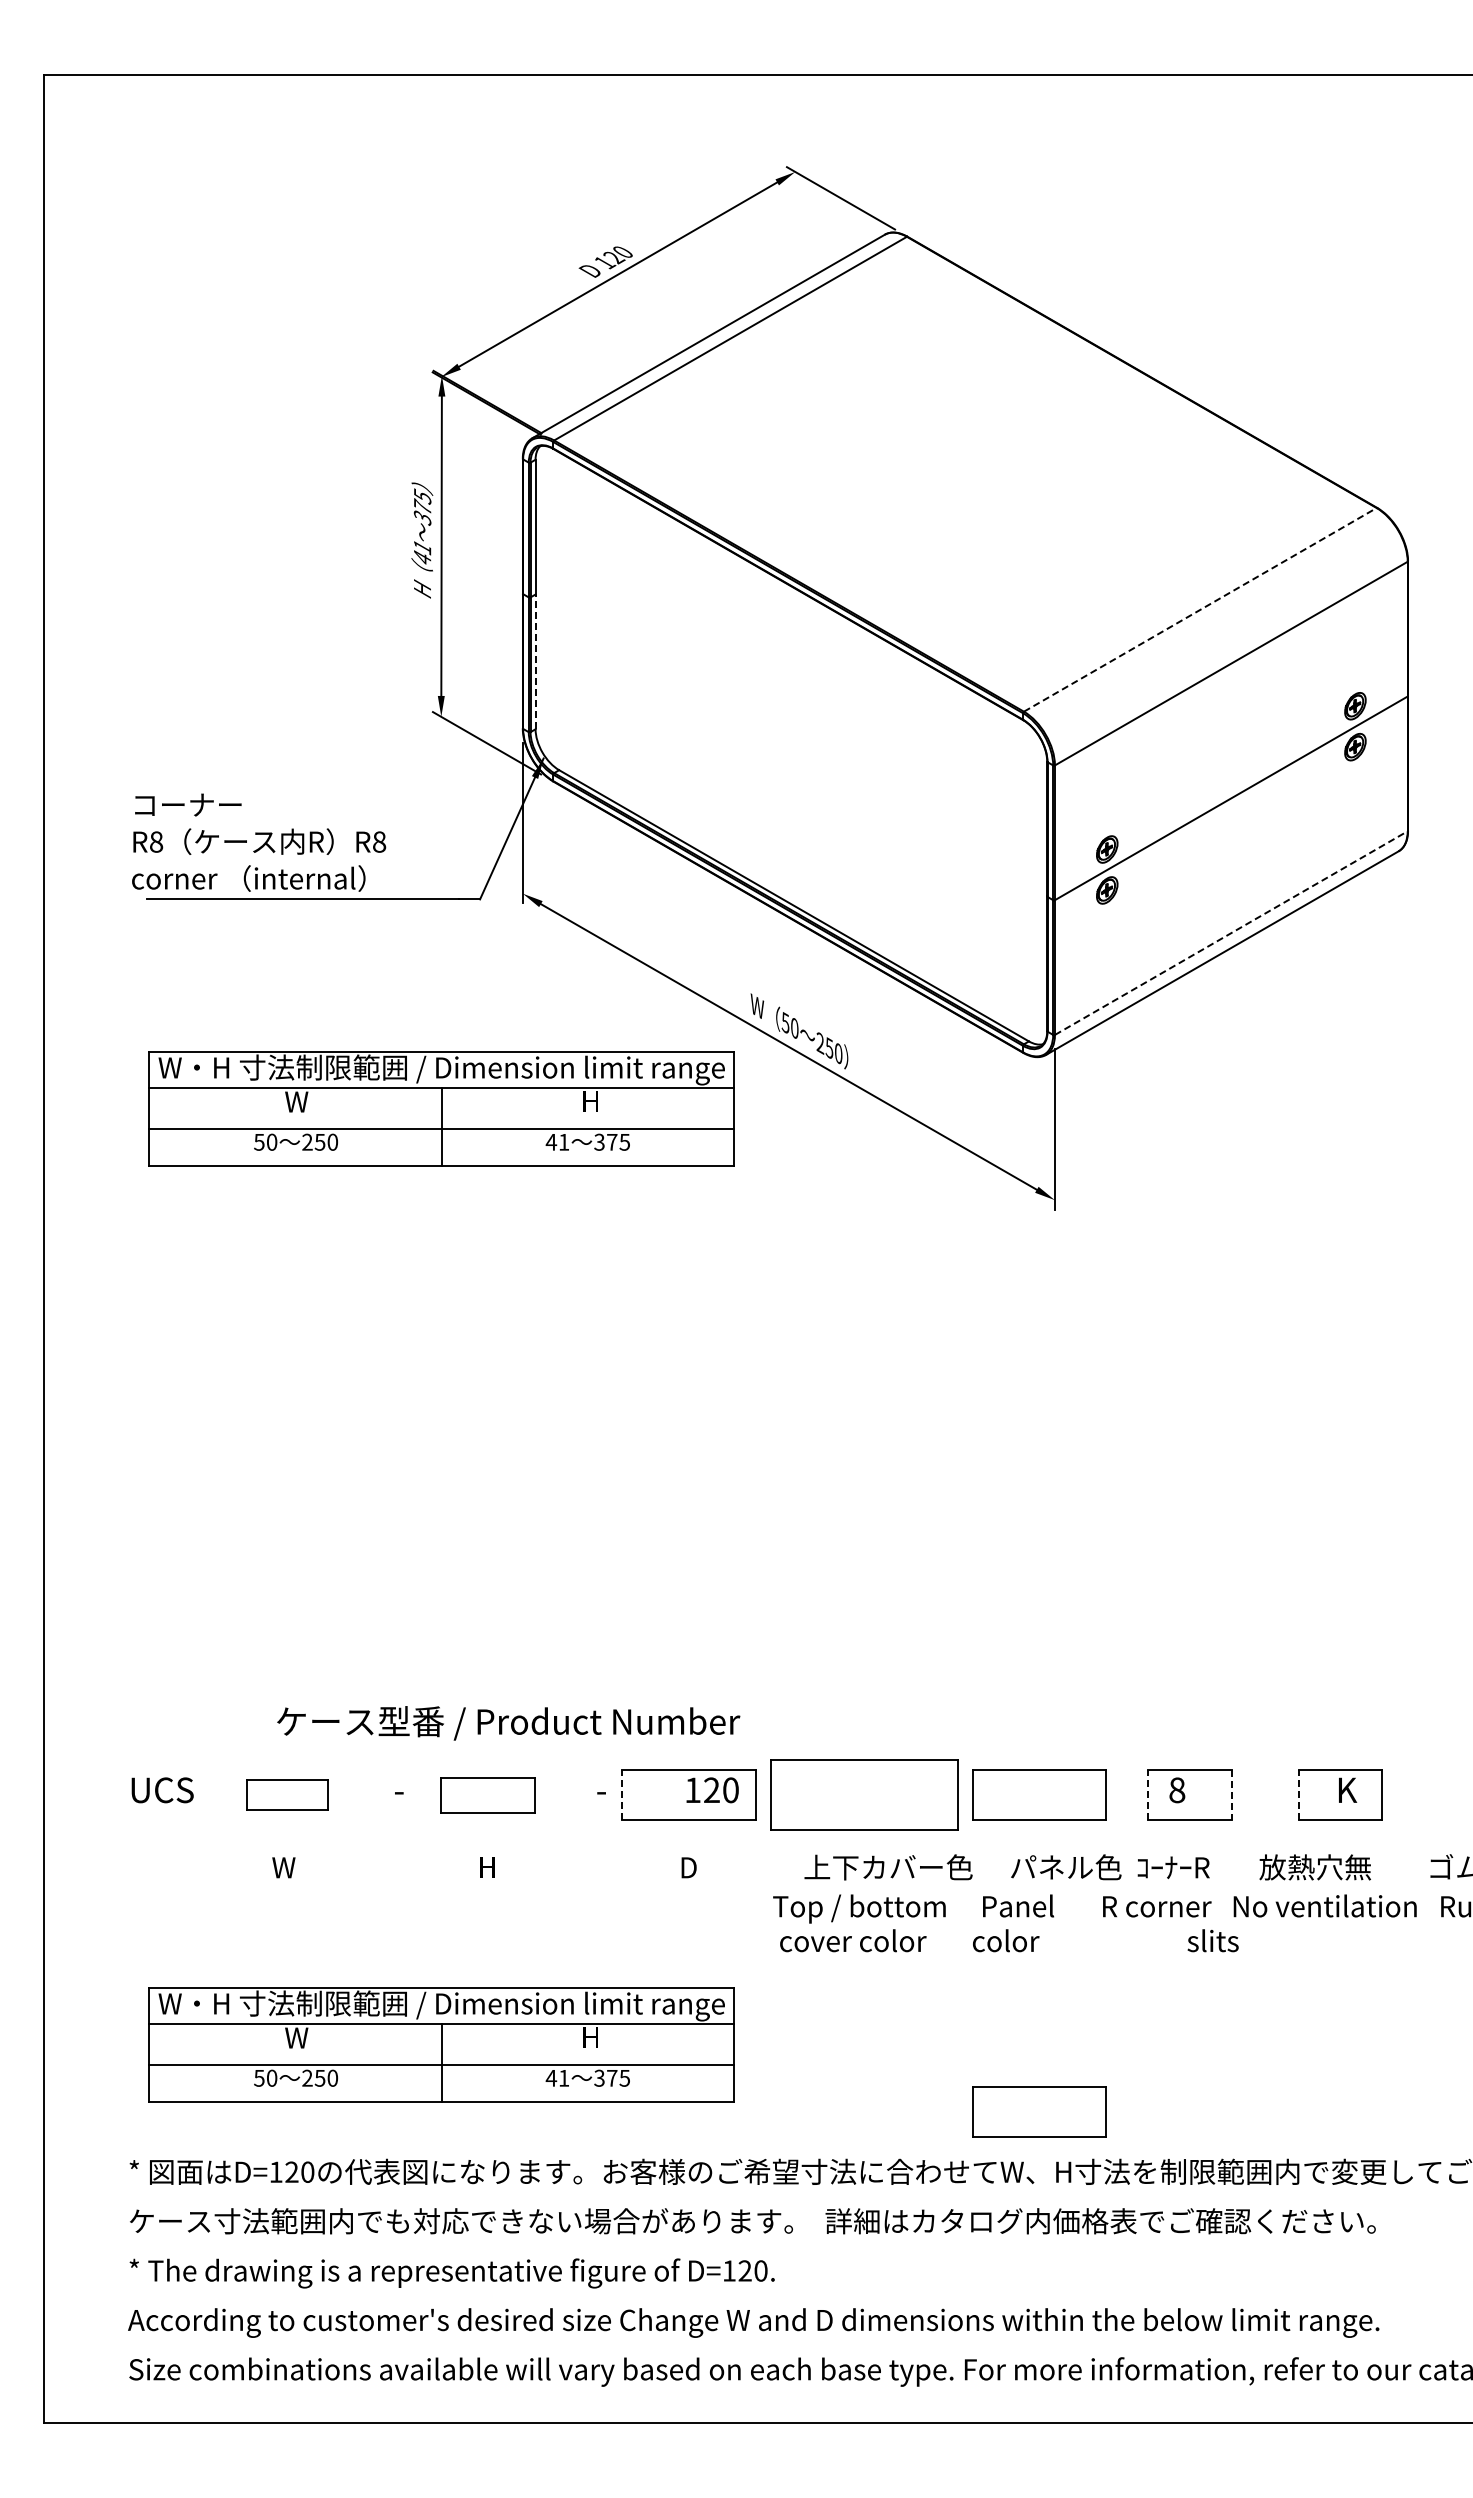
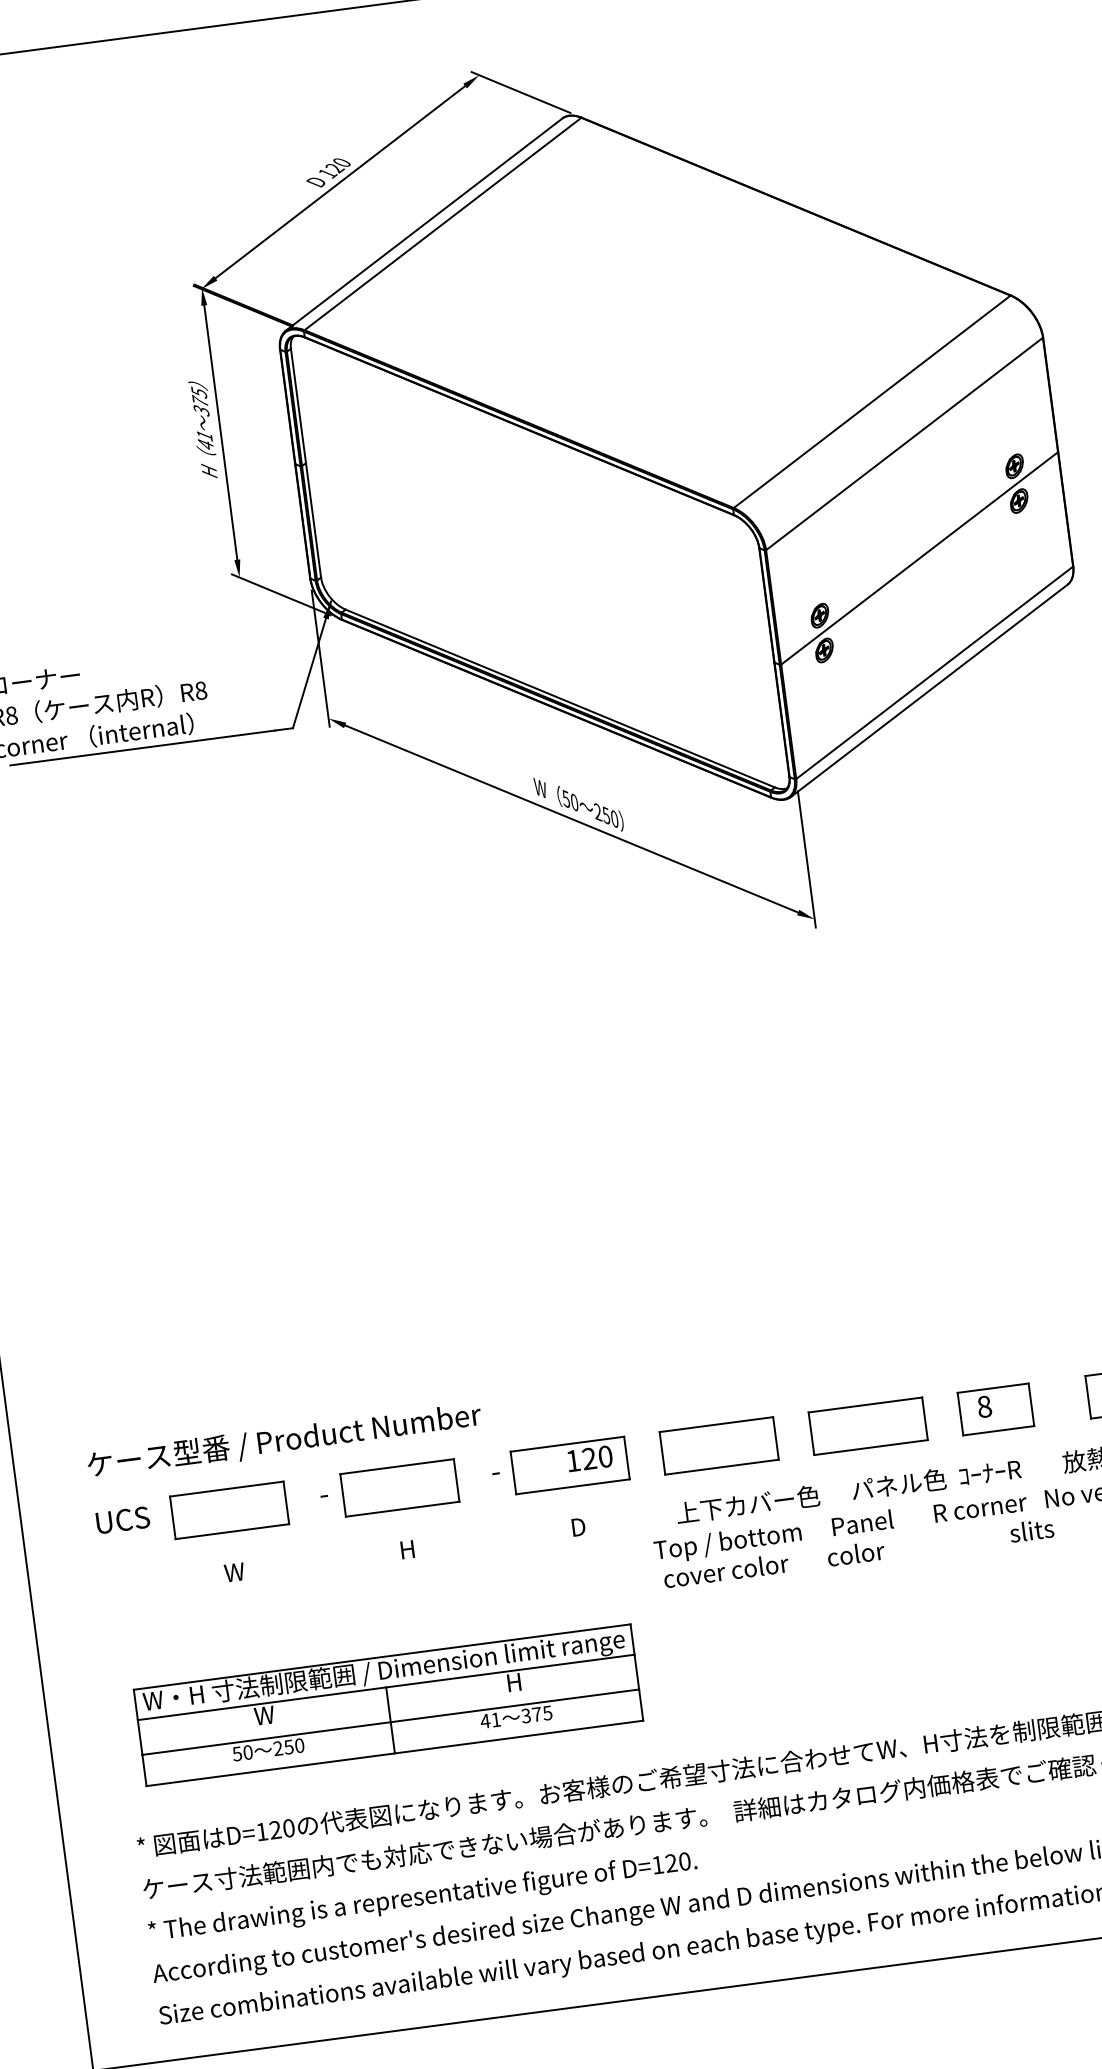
line: (1200, 609) -> (872, 401), dashed -> solid
line: (535, 661) -> (313, 519), dashed -> solid
line: (1231, 933) -> (934, 673), dashed -> solid
part: (441, 1108) -> (283, 910), removed
text: (508, 1723) -> (284, 1441), moved
part: (287, 1794) -> (229, 1509), size x1.67
part: (487, 1794) -> (399, 1487), size x1.43
line: (621, 1794) -> (513, 1472), dashed -> solid
part: (863, 1794) -> (718, 1445), size x0.71
line: (1148, 1794) -> (960, 1413), dashed -> solid
line: (1298, 1794) -> (1088, 1396), dashed -> solid
line: (1231, 1795) -> (1031, 1405), dashed -> solid
part: (1039, 2111) -> (903, 1694), removed

